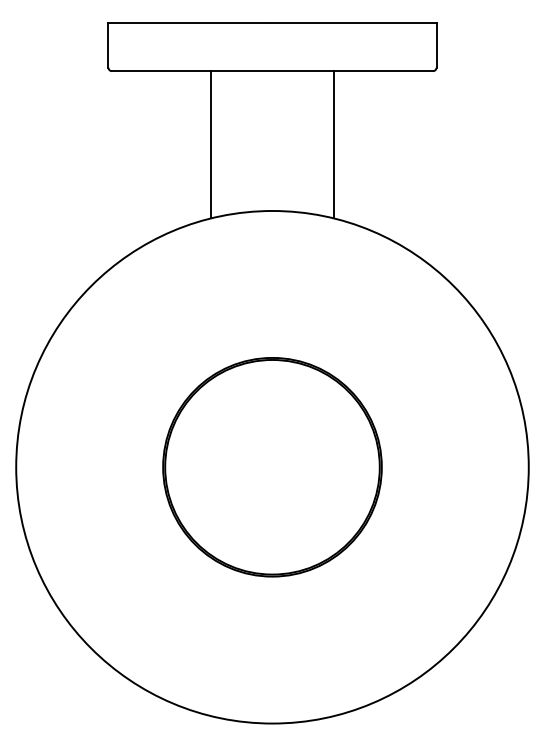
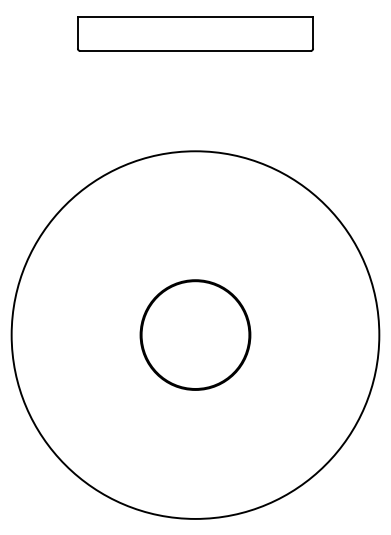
line: (211, 144) -> (151, 103), removed
line: (333, 144) -> (239, 103), removed
part: (272, 466) -> (195, 334), size x0.7

